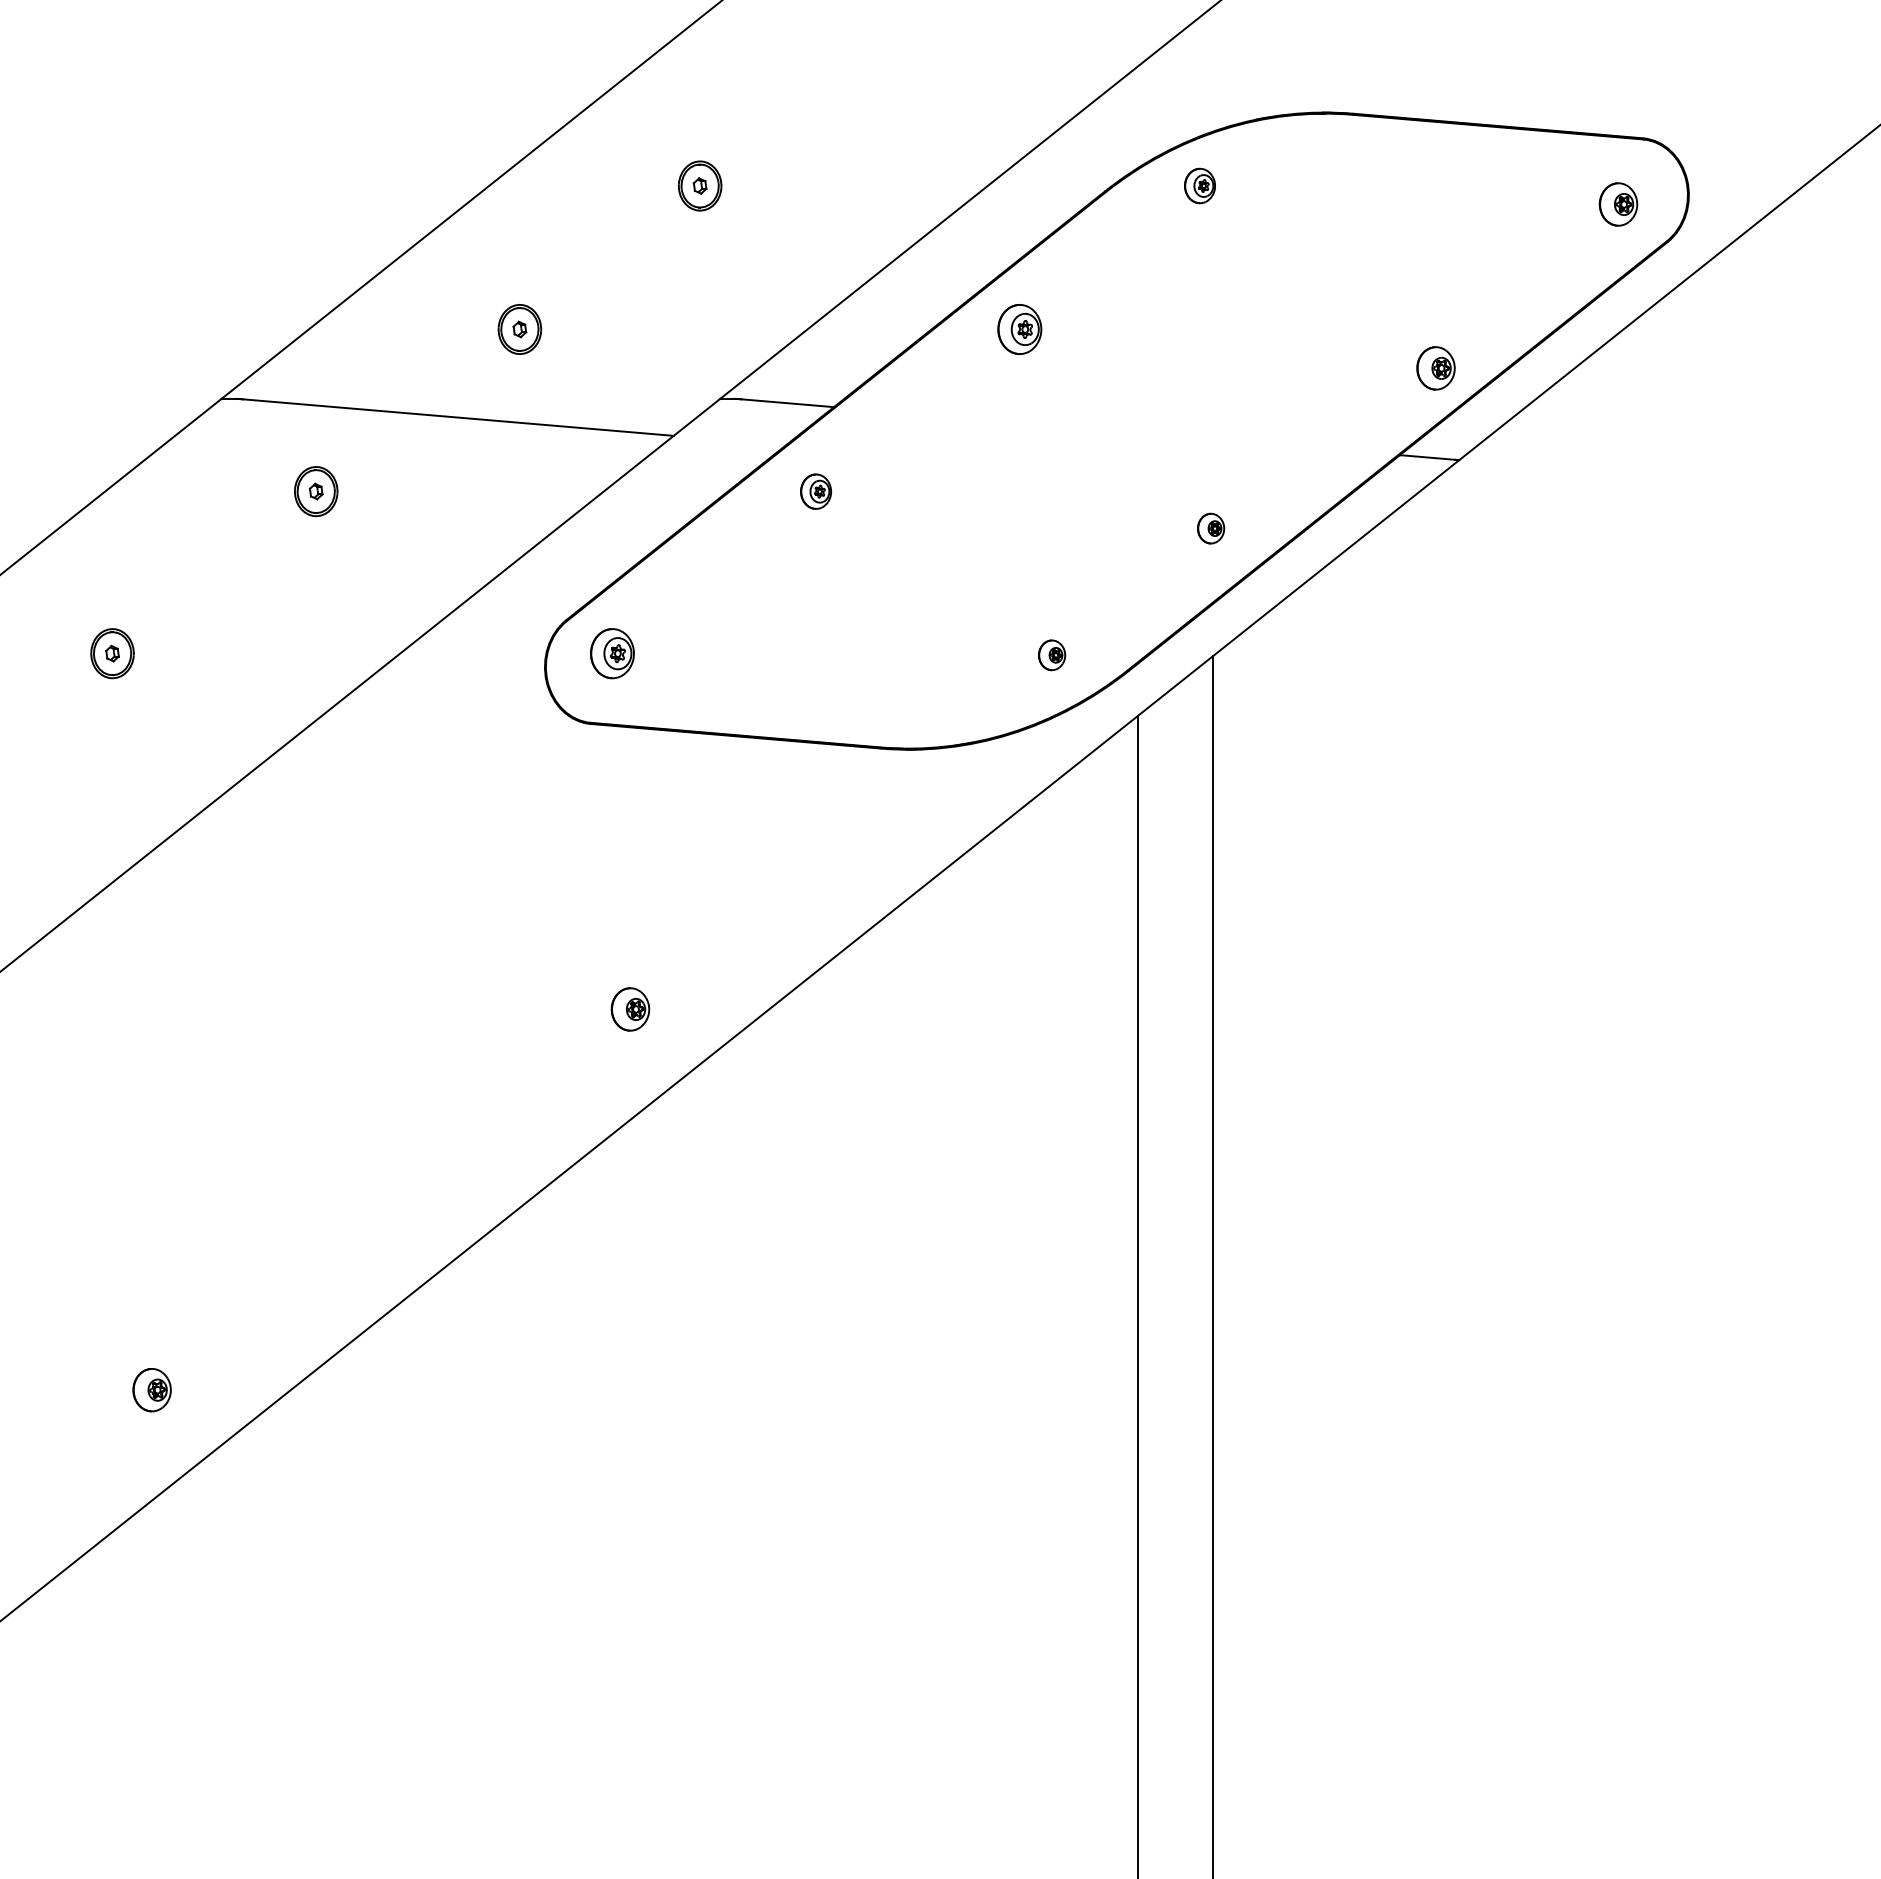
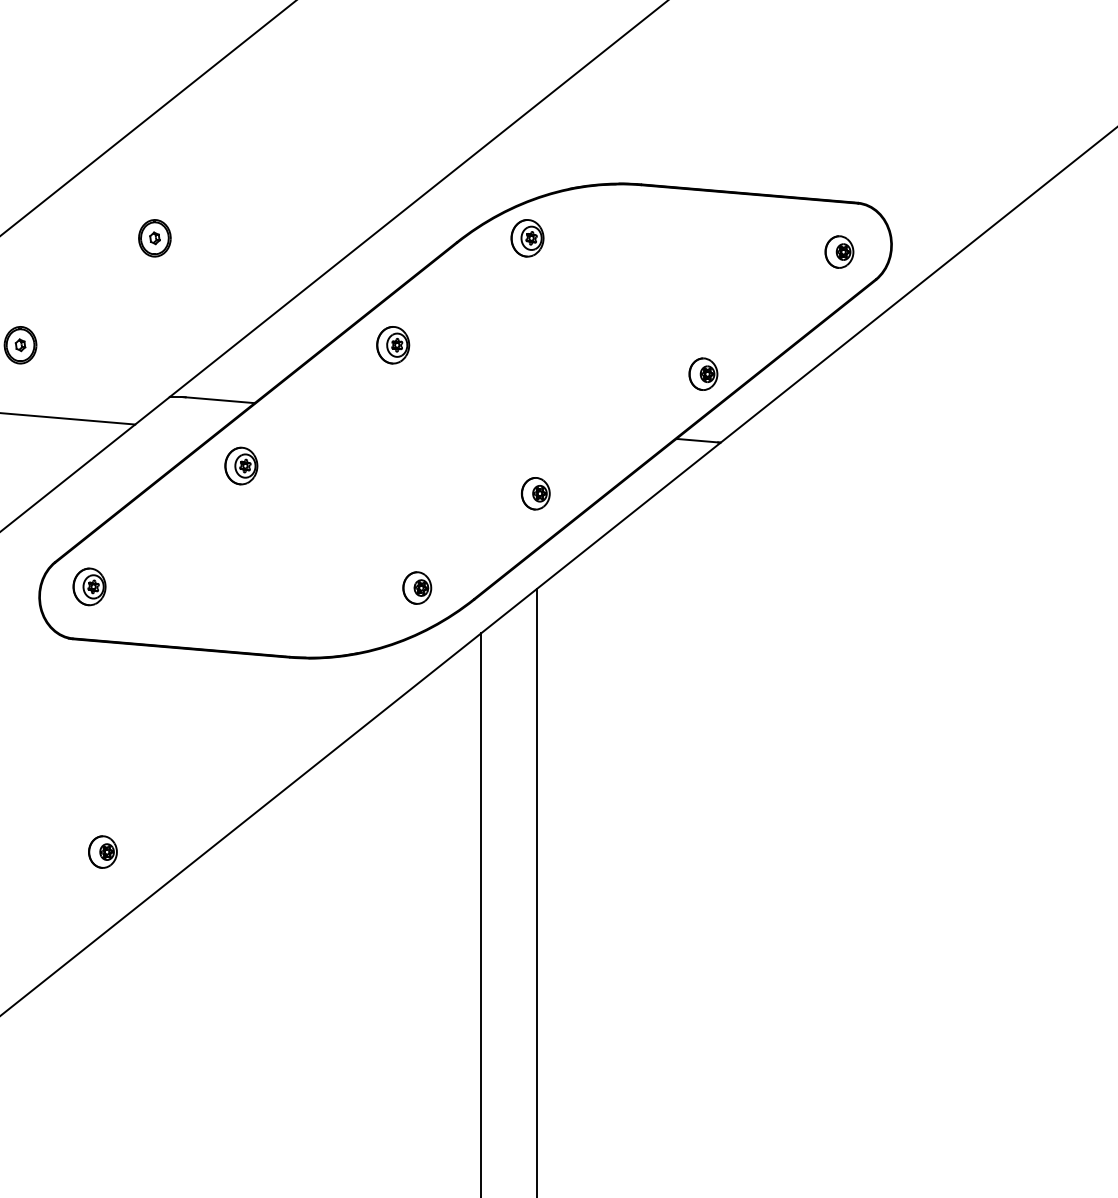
part: (1199, 185) -> (527, 237), size x1.43
part: (815, 491) -> (240, 466), size x1.43
part: (1210, 528) -> (535, 493), size x1.43
part: (1051, 655) -> (416, 588), size x1.43

